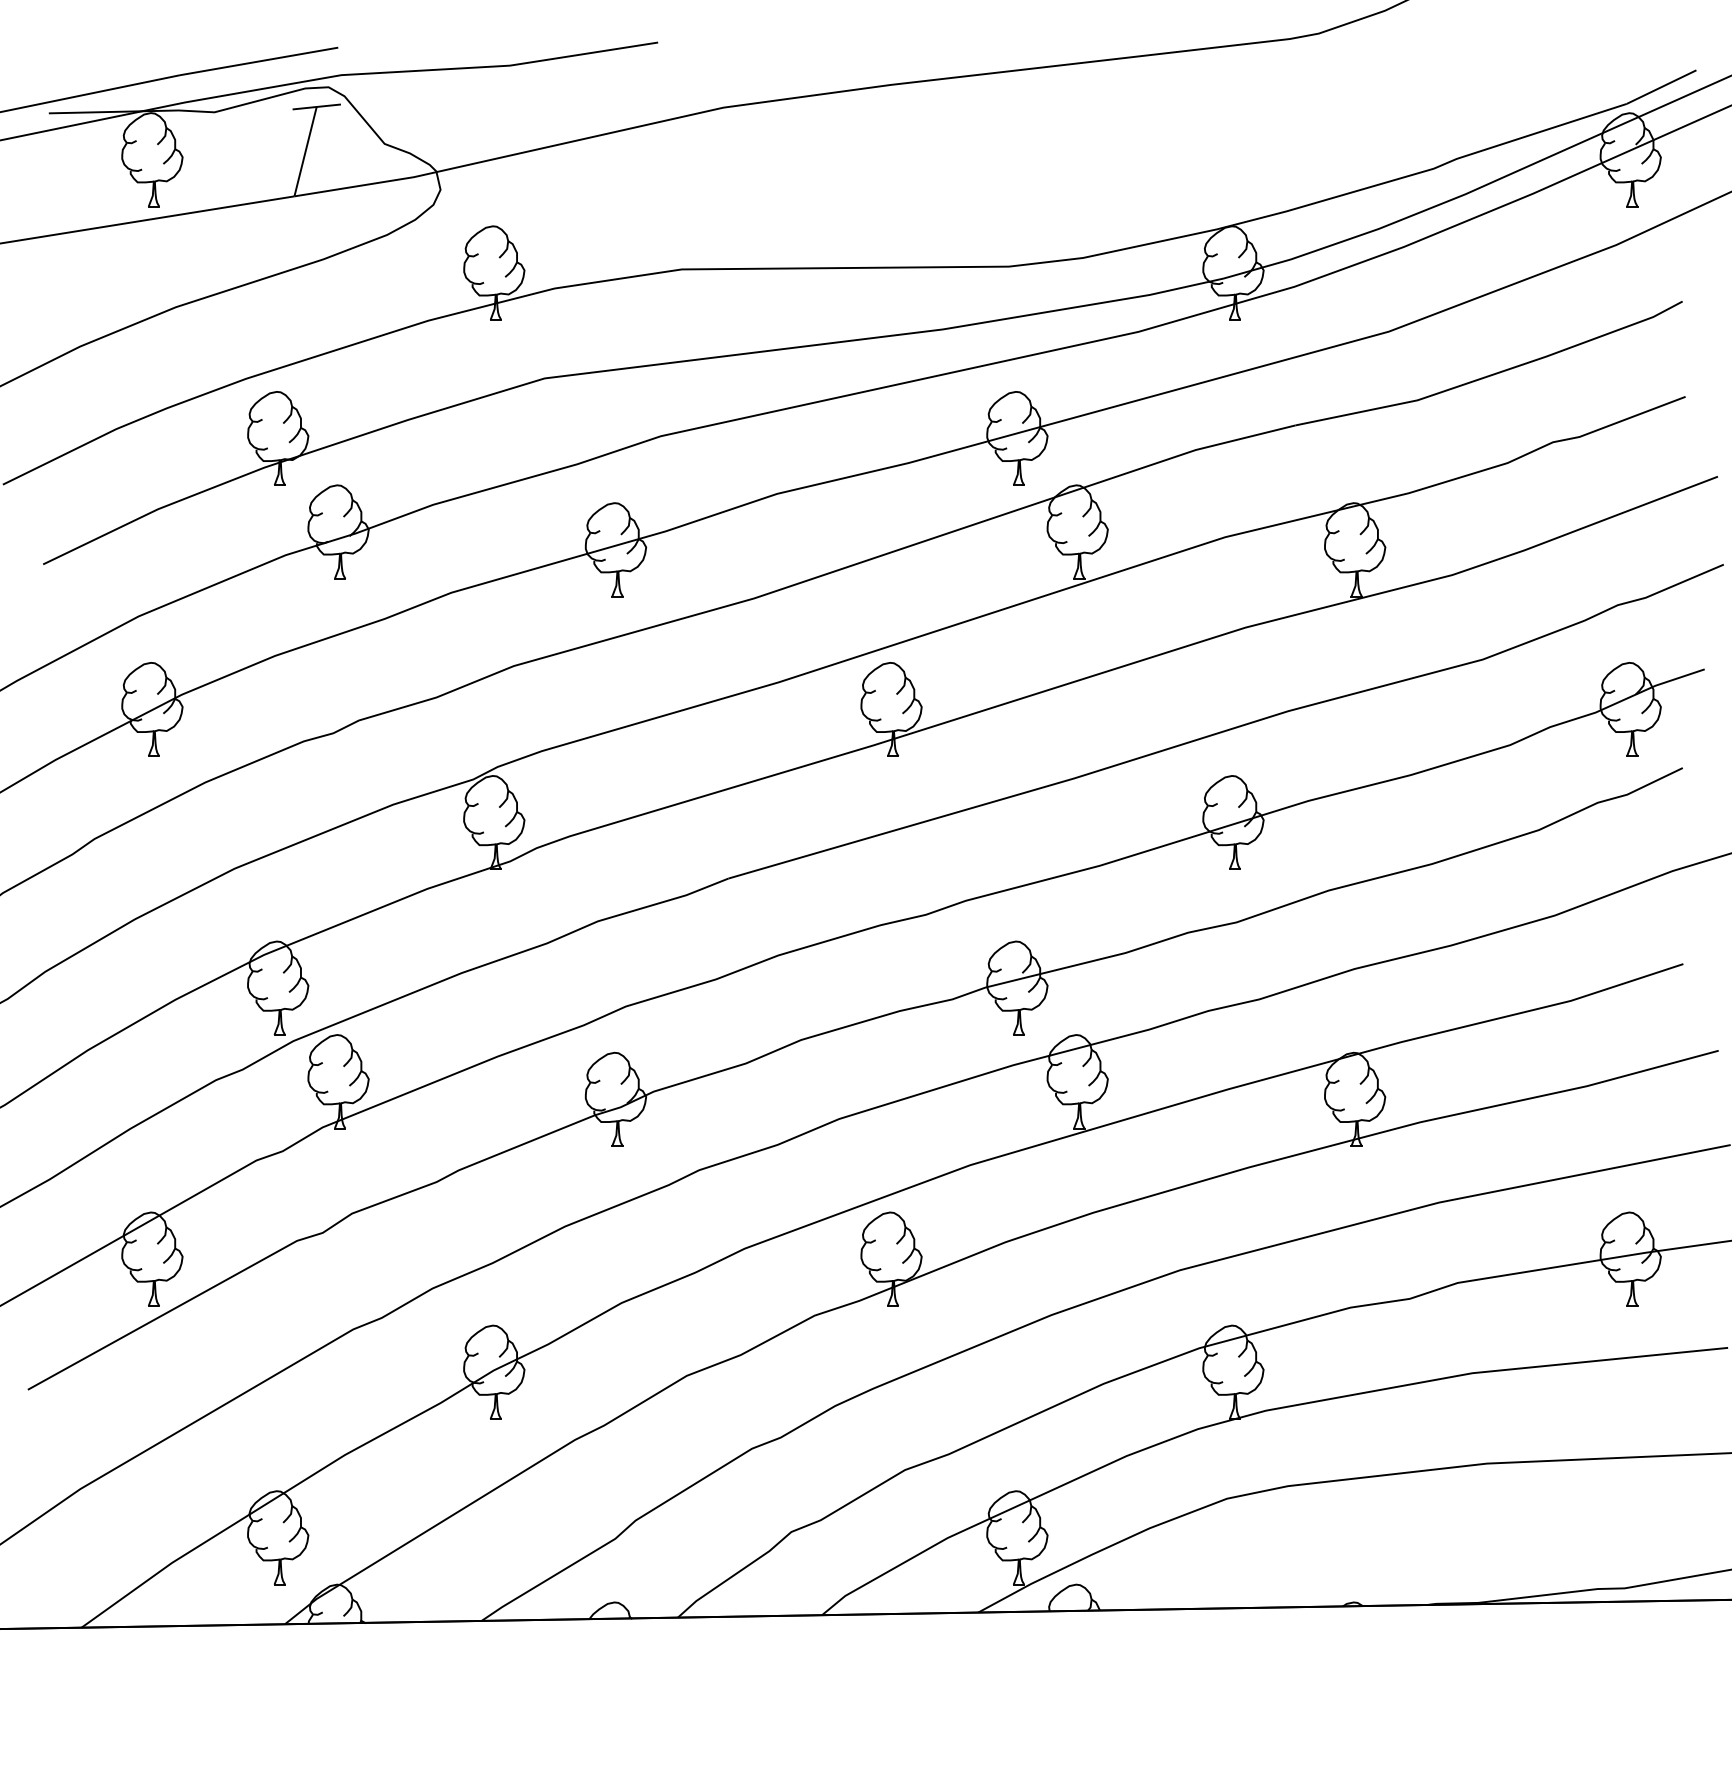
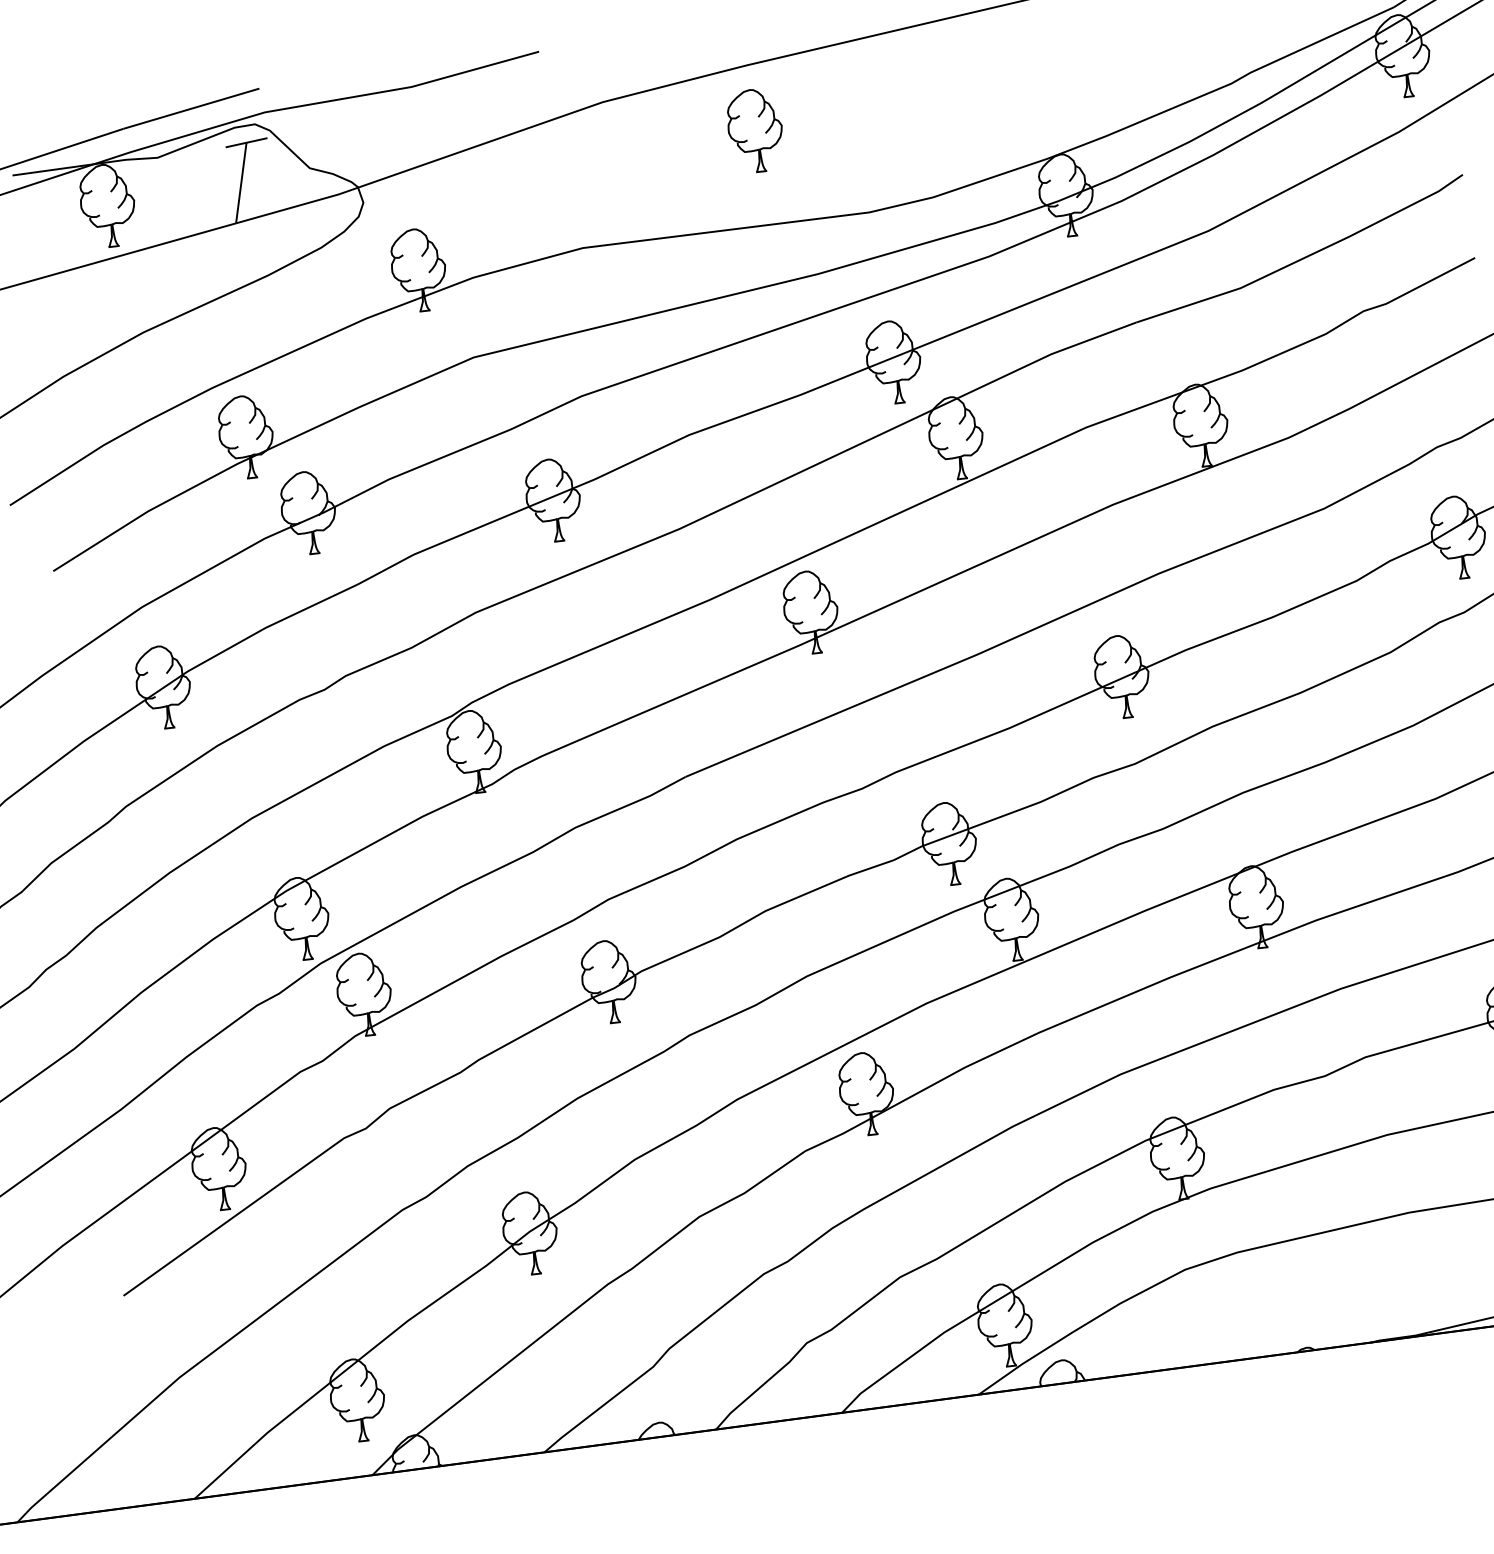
part: (891, 159) -> (755, 130), added

